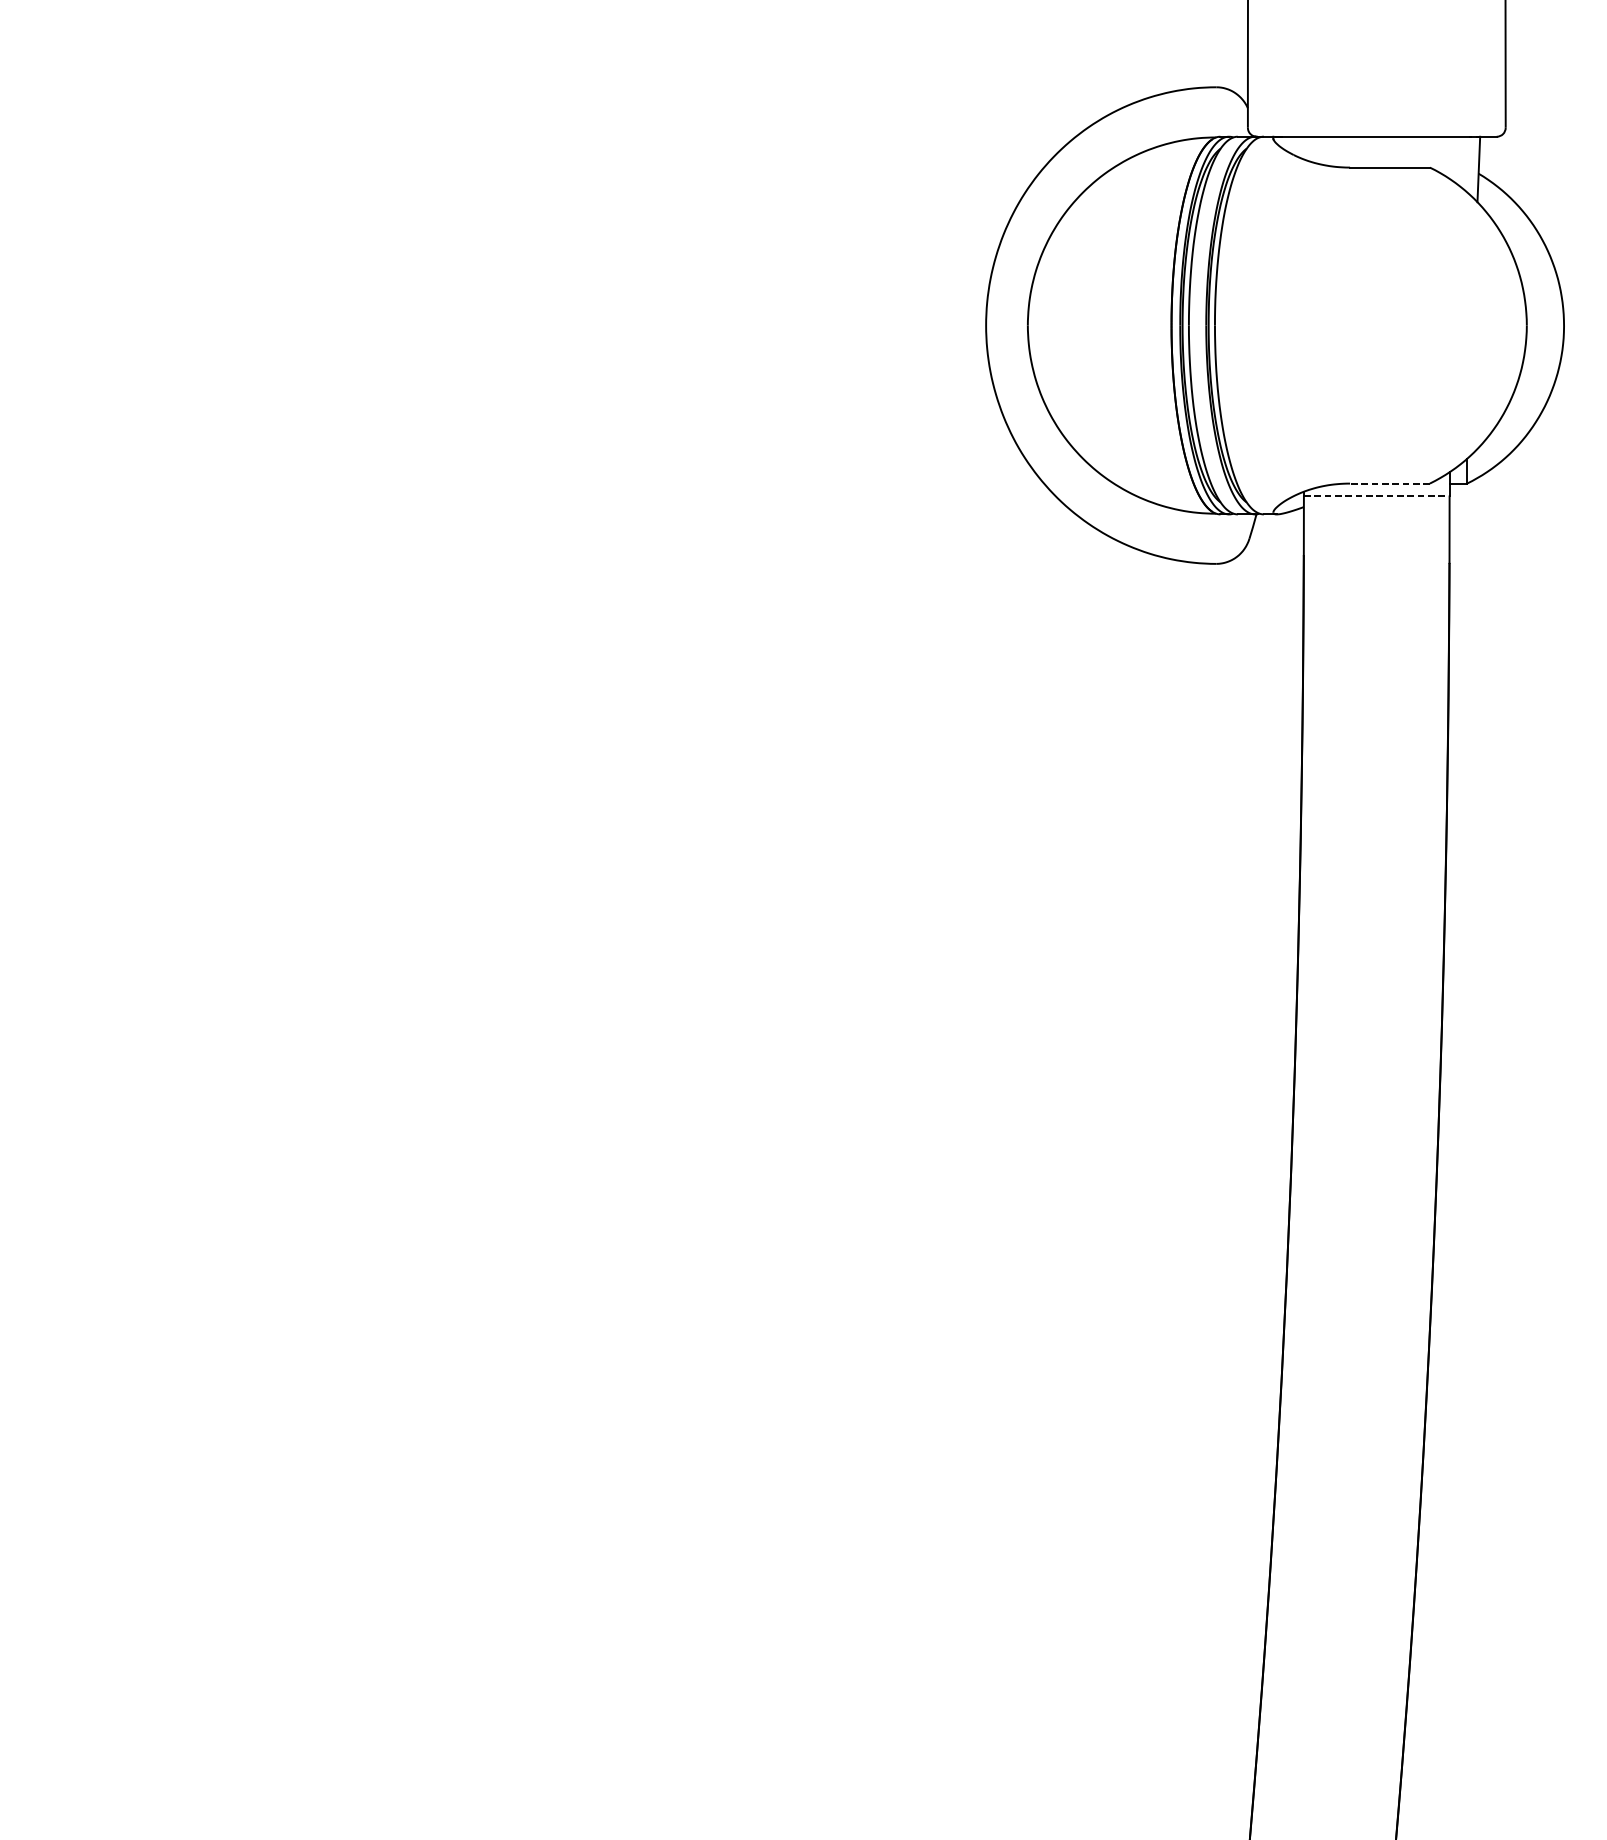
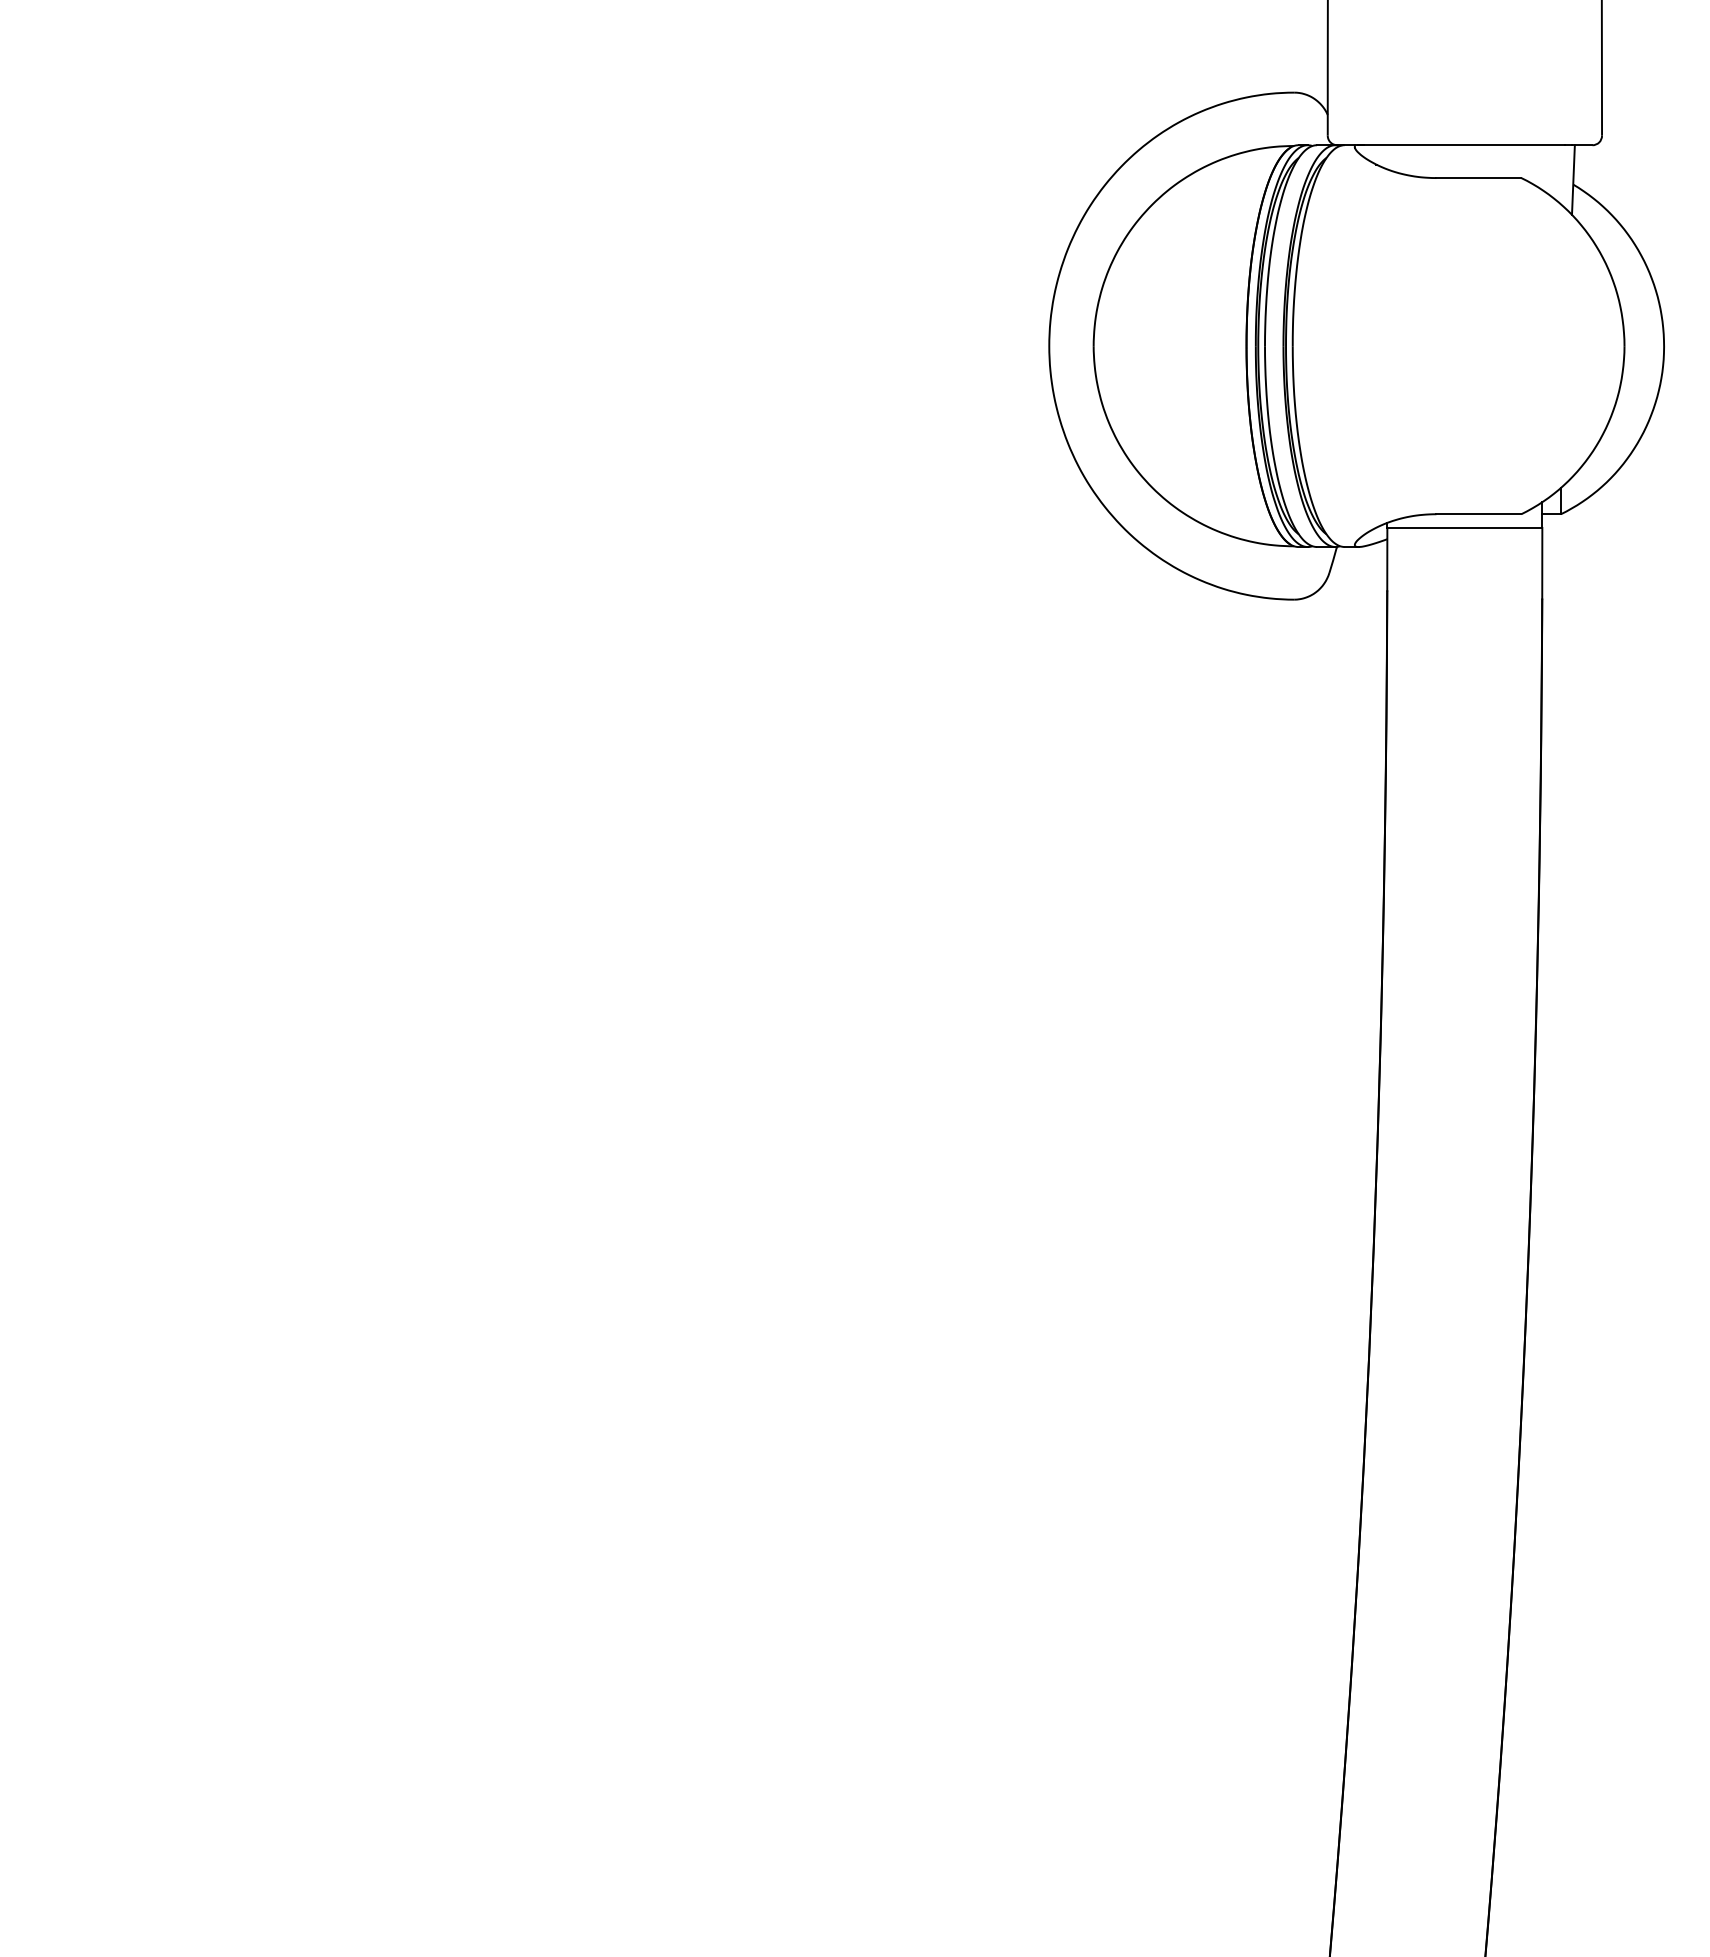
line: (1389, 483) -> (1478, 514), dashed -> solid
line: (1377, 496) -> (1465, 527), dashed -> solid

